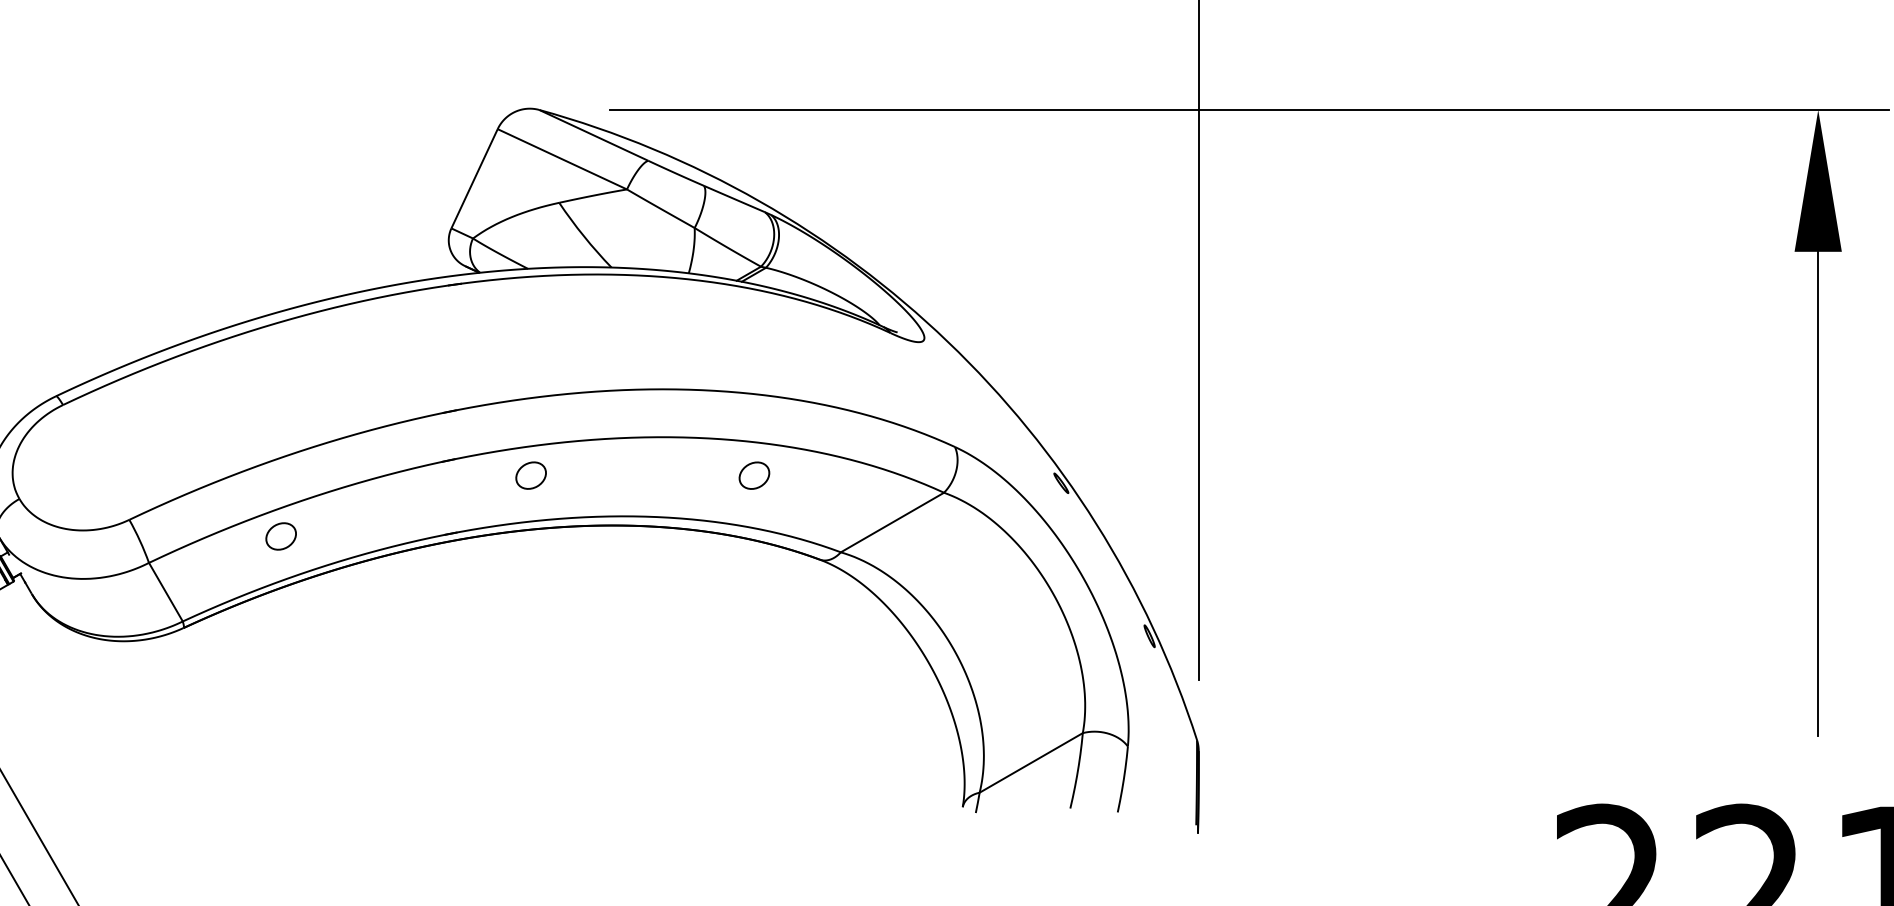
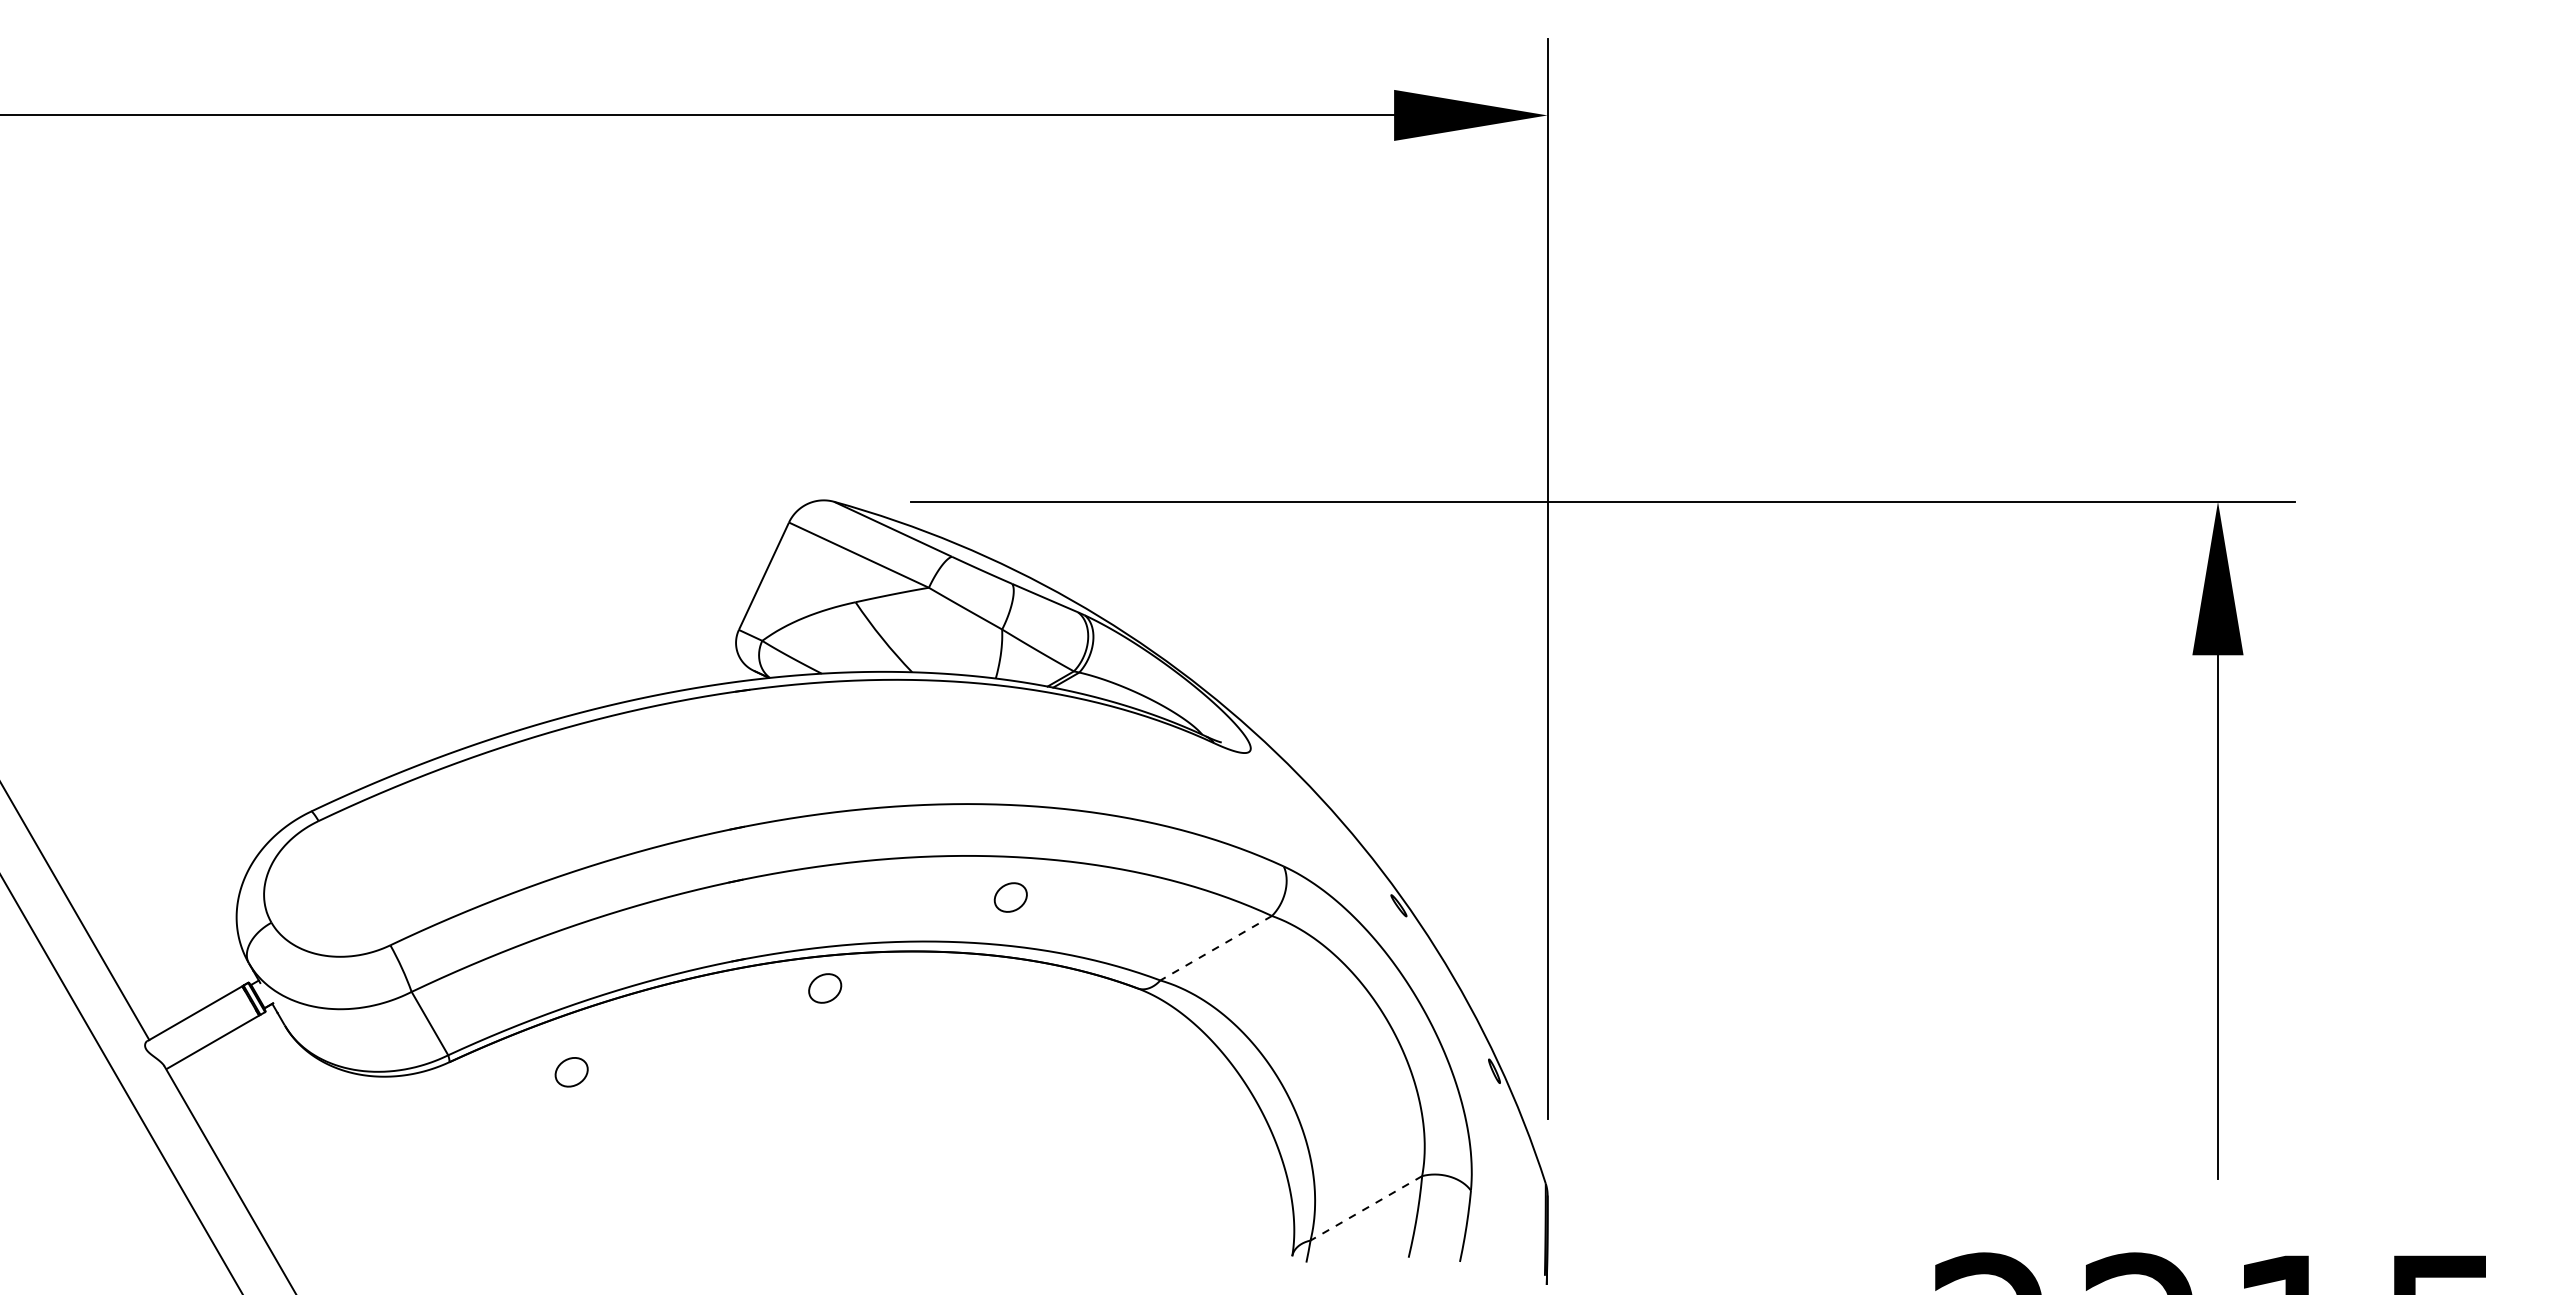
part: (531, 475) -> (825, 988), moved
part: (754, 475) -> (1010, 897), moved
line: (891, 522) -> (1215, 948), solid -> dashed
part: (281, 536) -> (571, 1072), moved
line: (1030, 763) -> (1365, 1208), solid -> dashed

